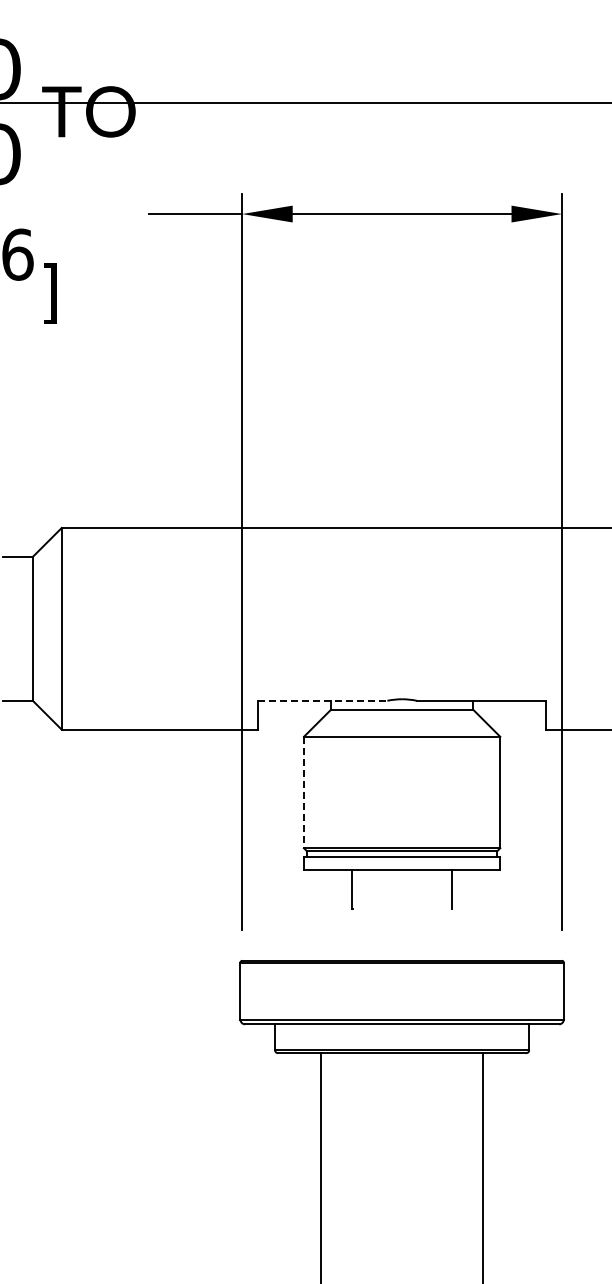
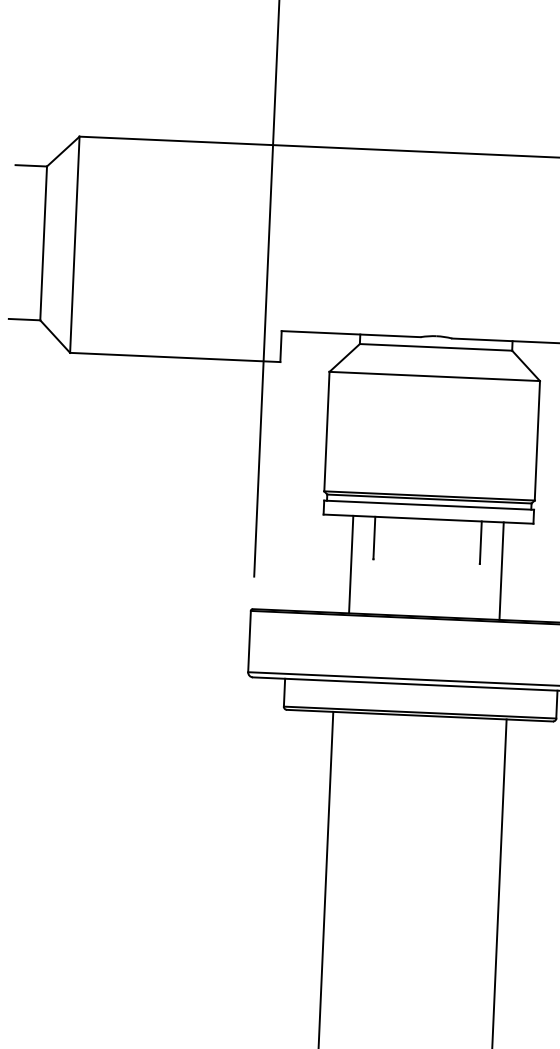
line: (322, 700) -> (351, 333), dashed -> solid
line: (303, 792) -> (326, 431), dashed -> solid
line: (331, 914) -> (350, 563), added
line: (472, 914) -> (501, 570), added

